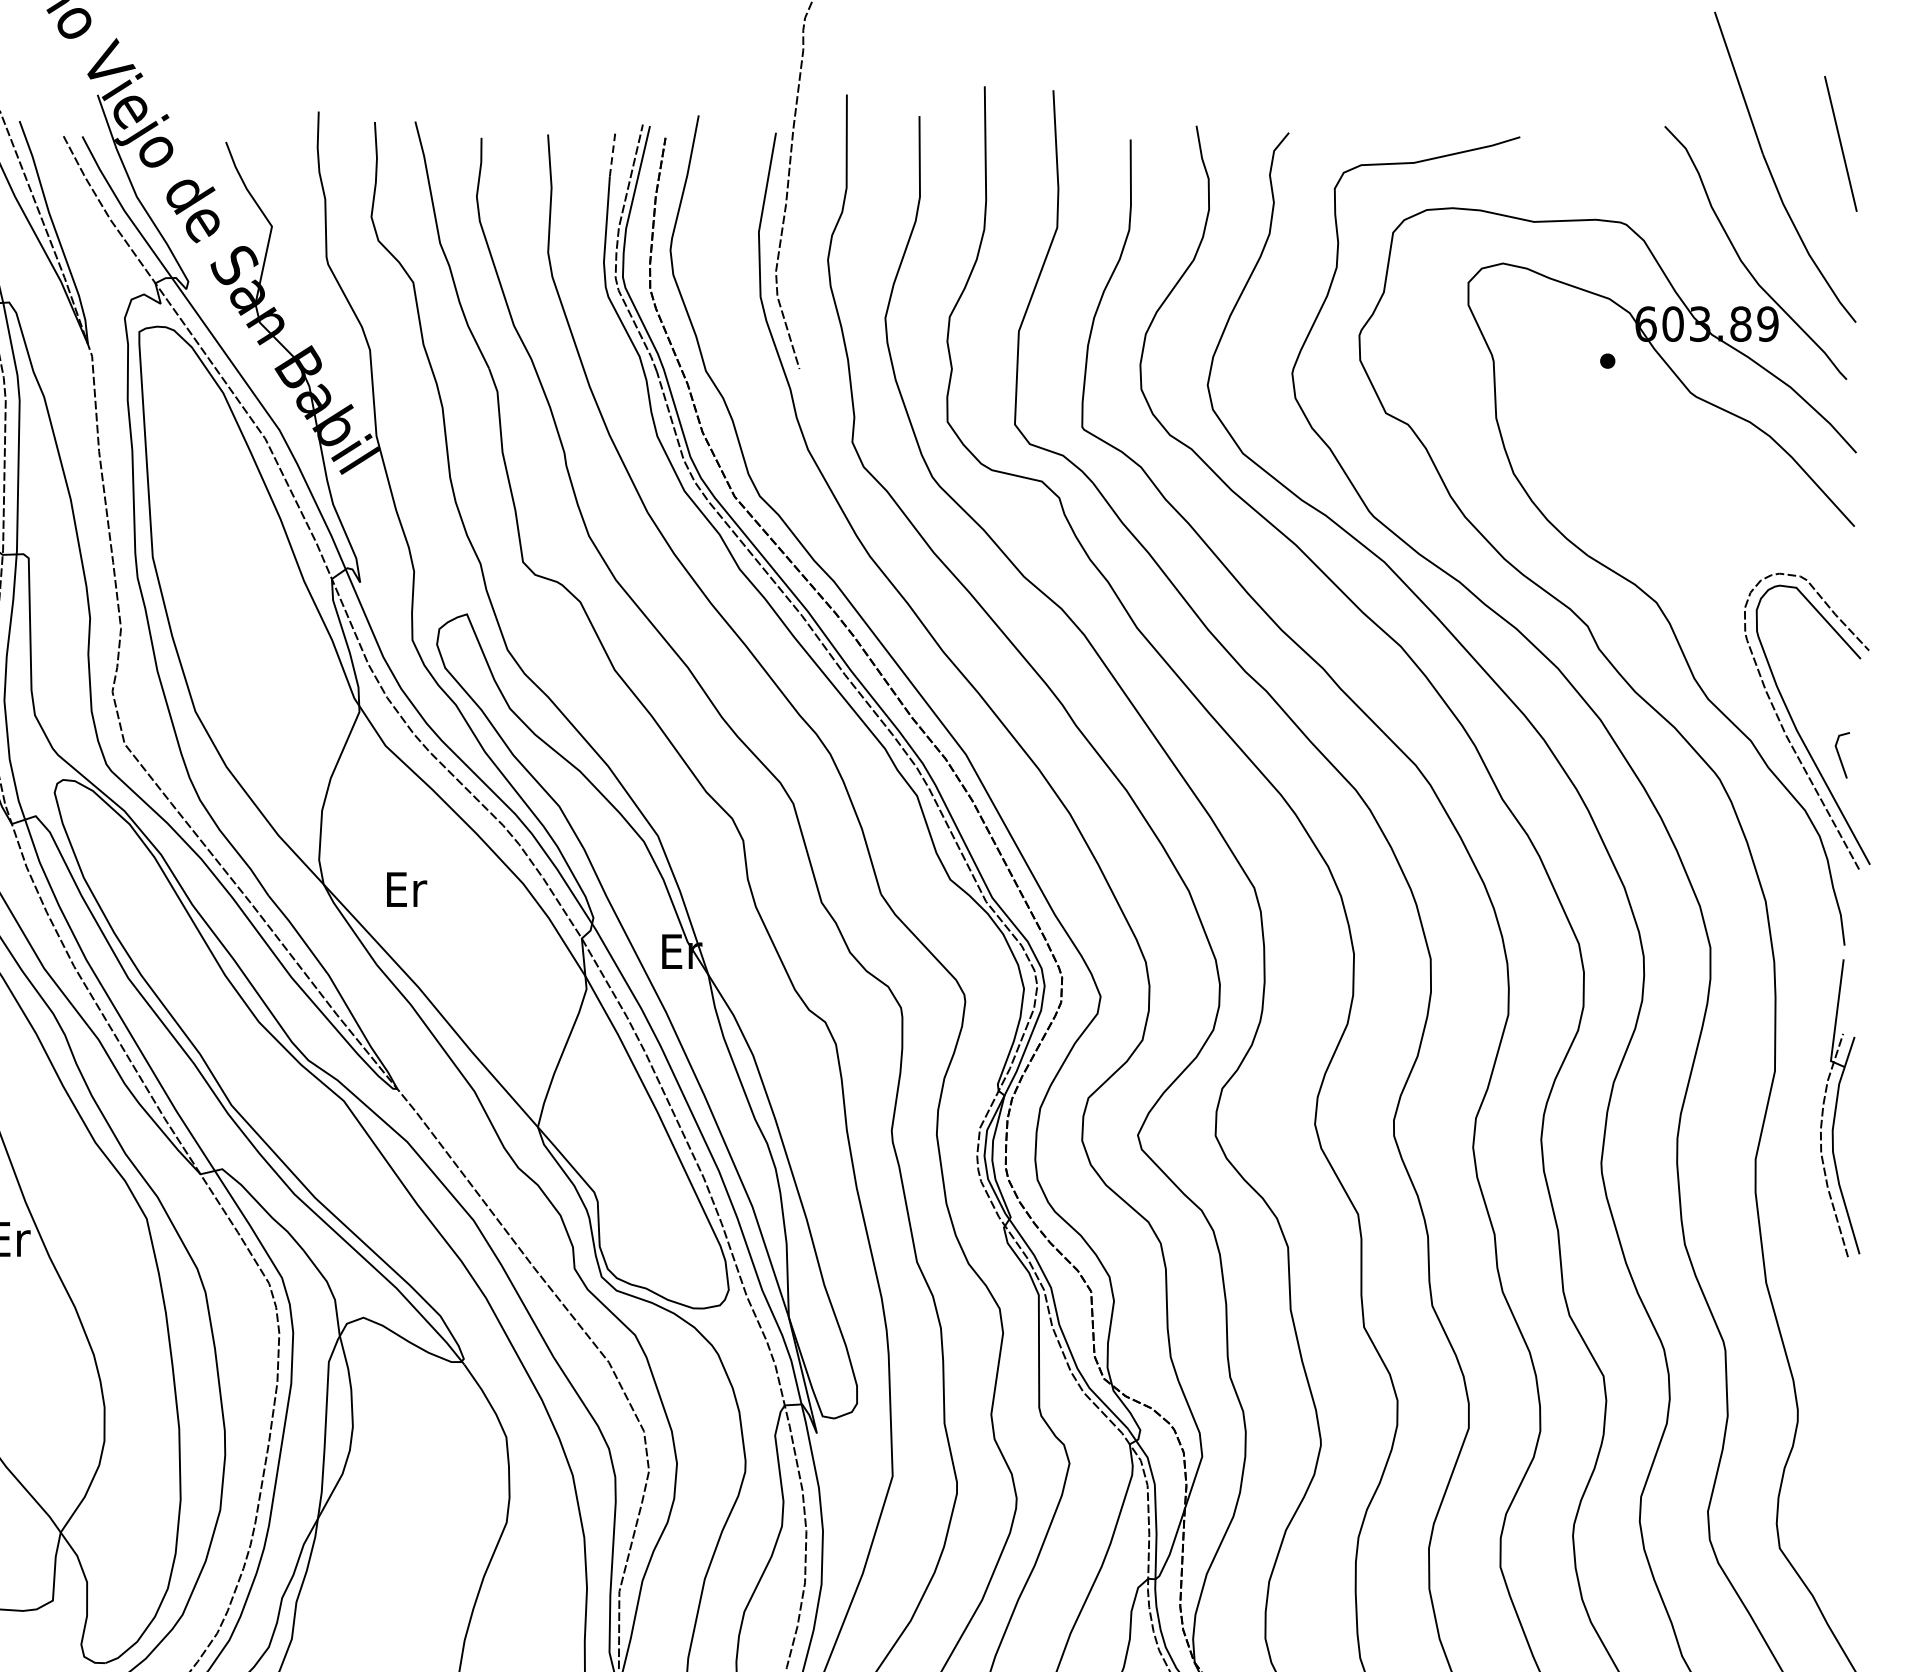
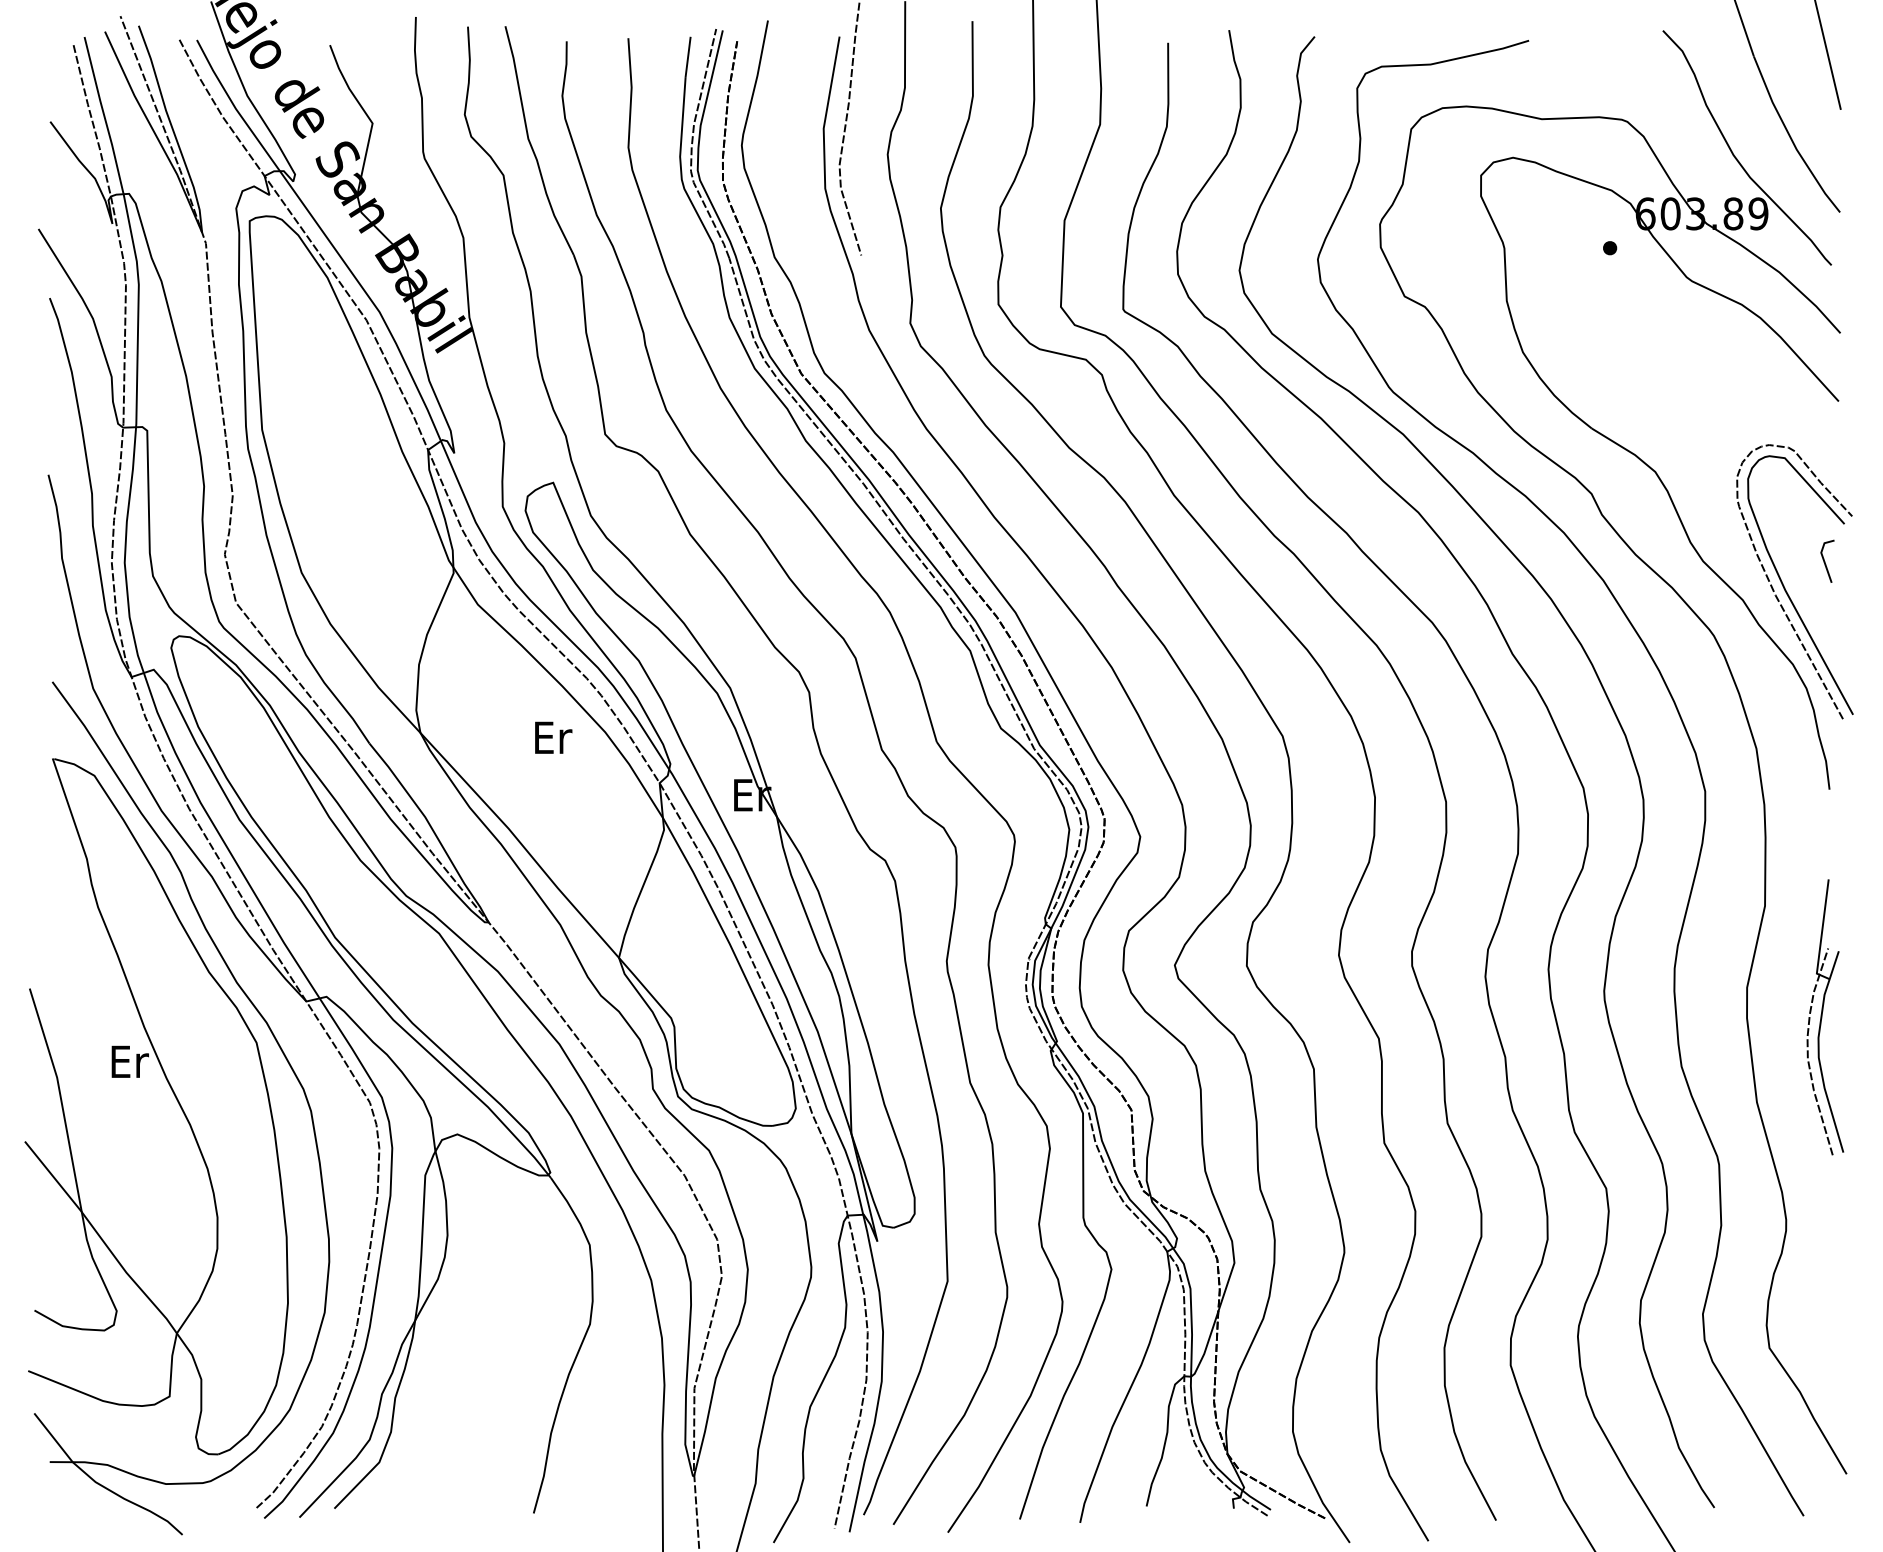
line: (612, 154) -> (688, 56), dashed -> solid
line: (1840, 755) -> (1825, 561), moved
text: (406, 889) -> (553, 737), moved
part: (1840, 1108) -> (1825, 1017), moved

